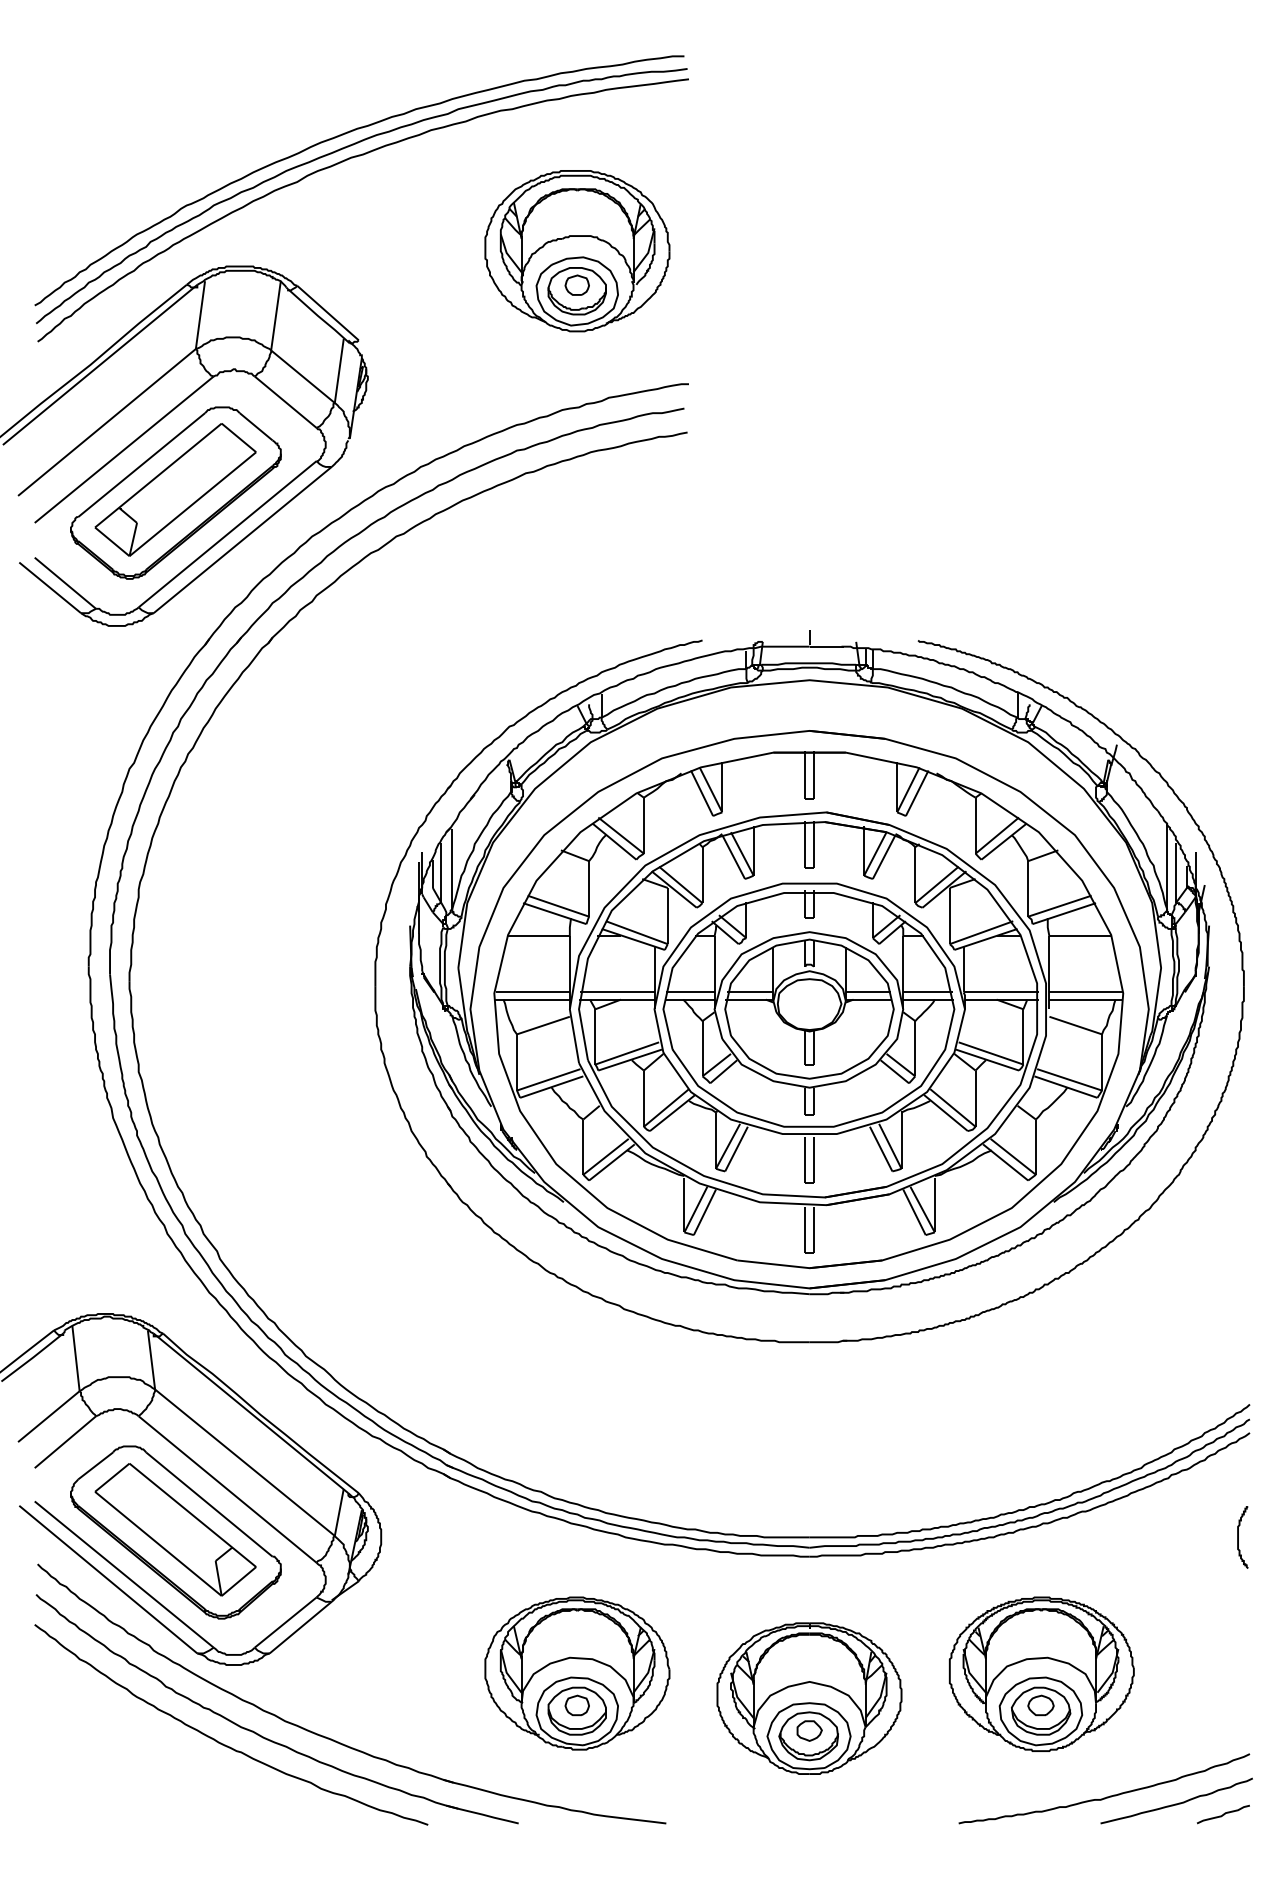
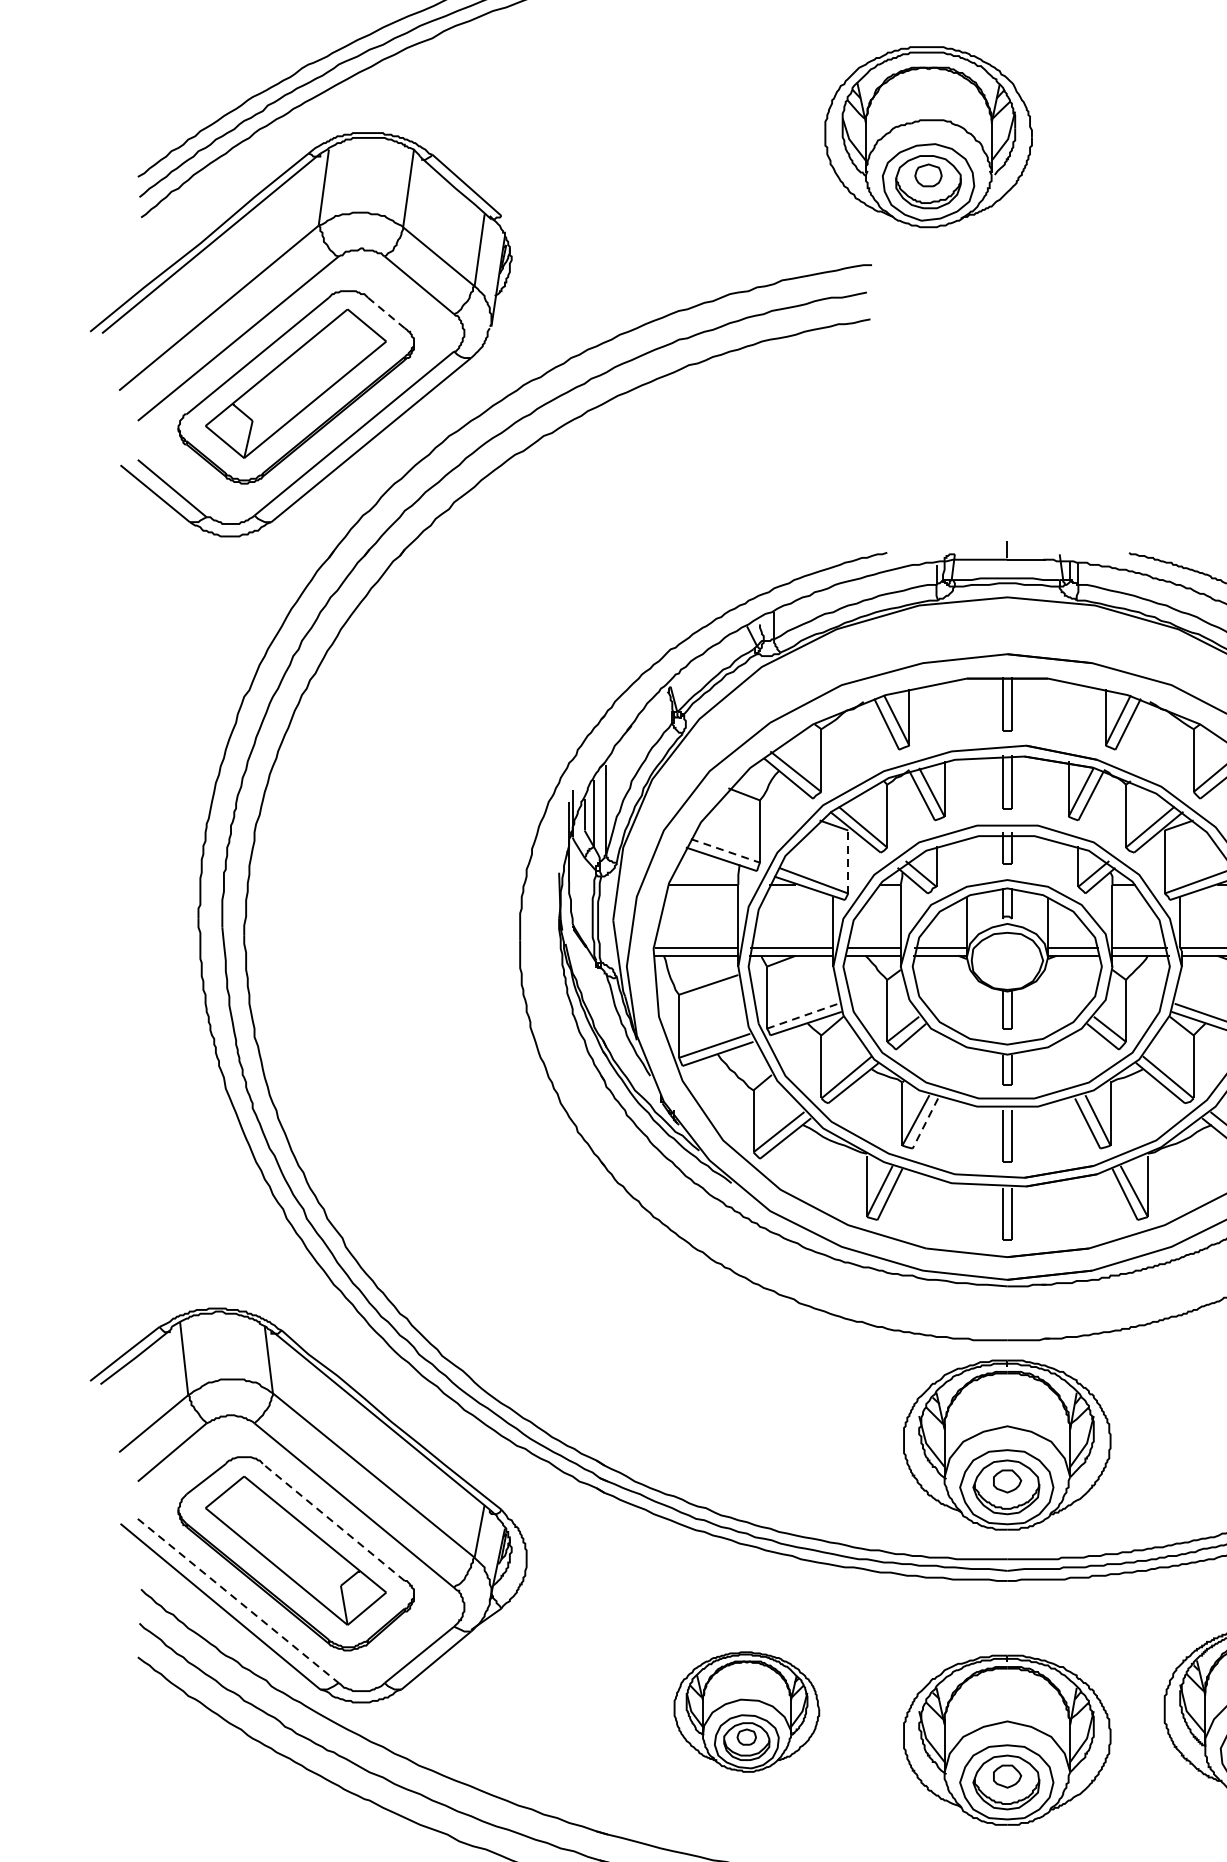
part: (577, 251) -> (928, 137), moved
line: (255, 426) -> (385, 312), solid -> dashed
line: (558, 906) -> (725, 851), solid -> dashed
line: (667, 915) -> (847, 861), solid -> dashed
line: (627, 1053) -> (803, 1016), solid -> dashed
line: (736, 1149) -> (925, 1123), solid -> dashed
part: (809, 1435) -> (1007, 1444), added
line: (209, 1504) -> (333, 1522), solid -> dashed
line: (124, 1574) -> (238, 1600), solid -> dashed
part: (577, 1673) -> (746, 1712), size x0.7

